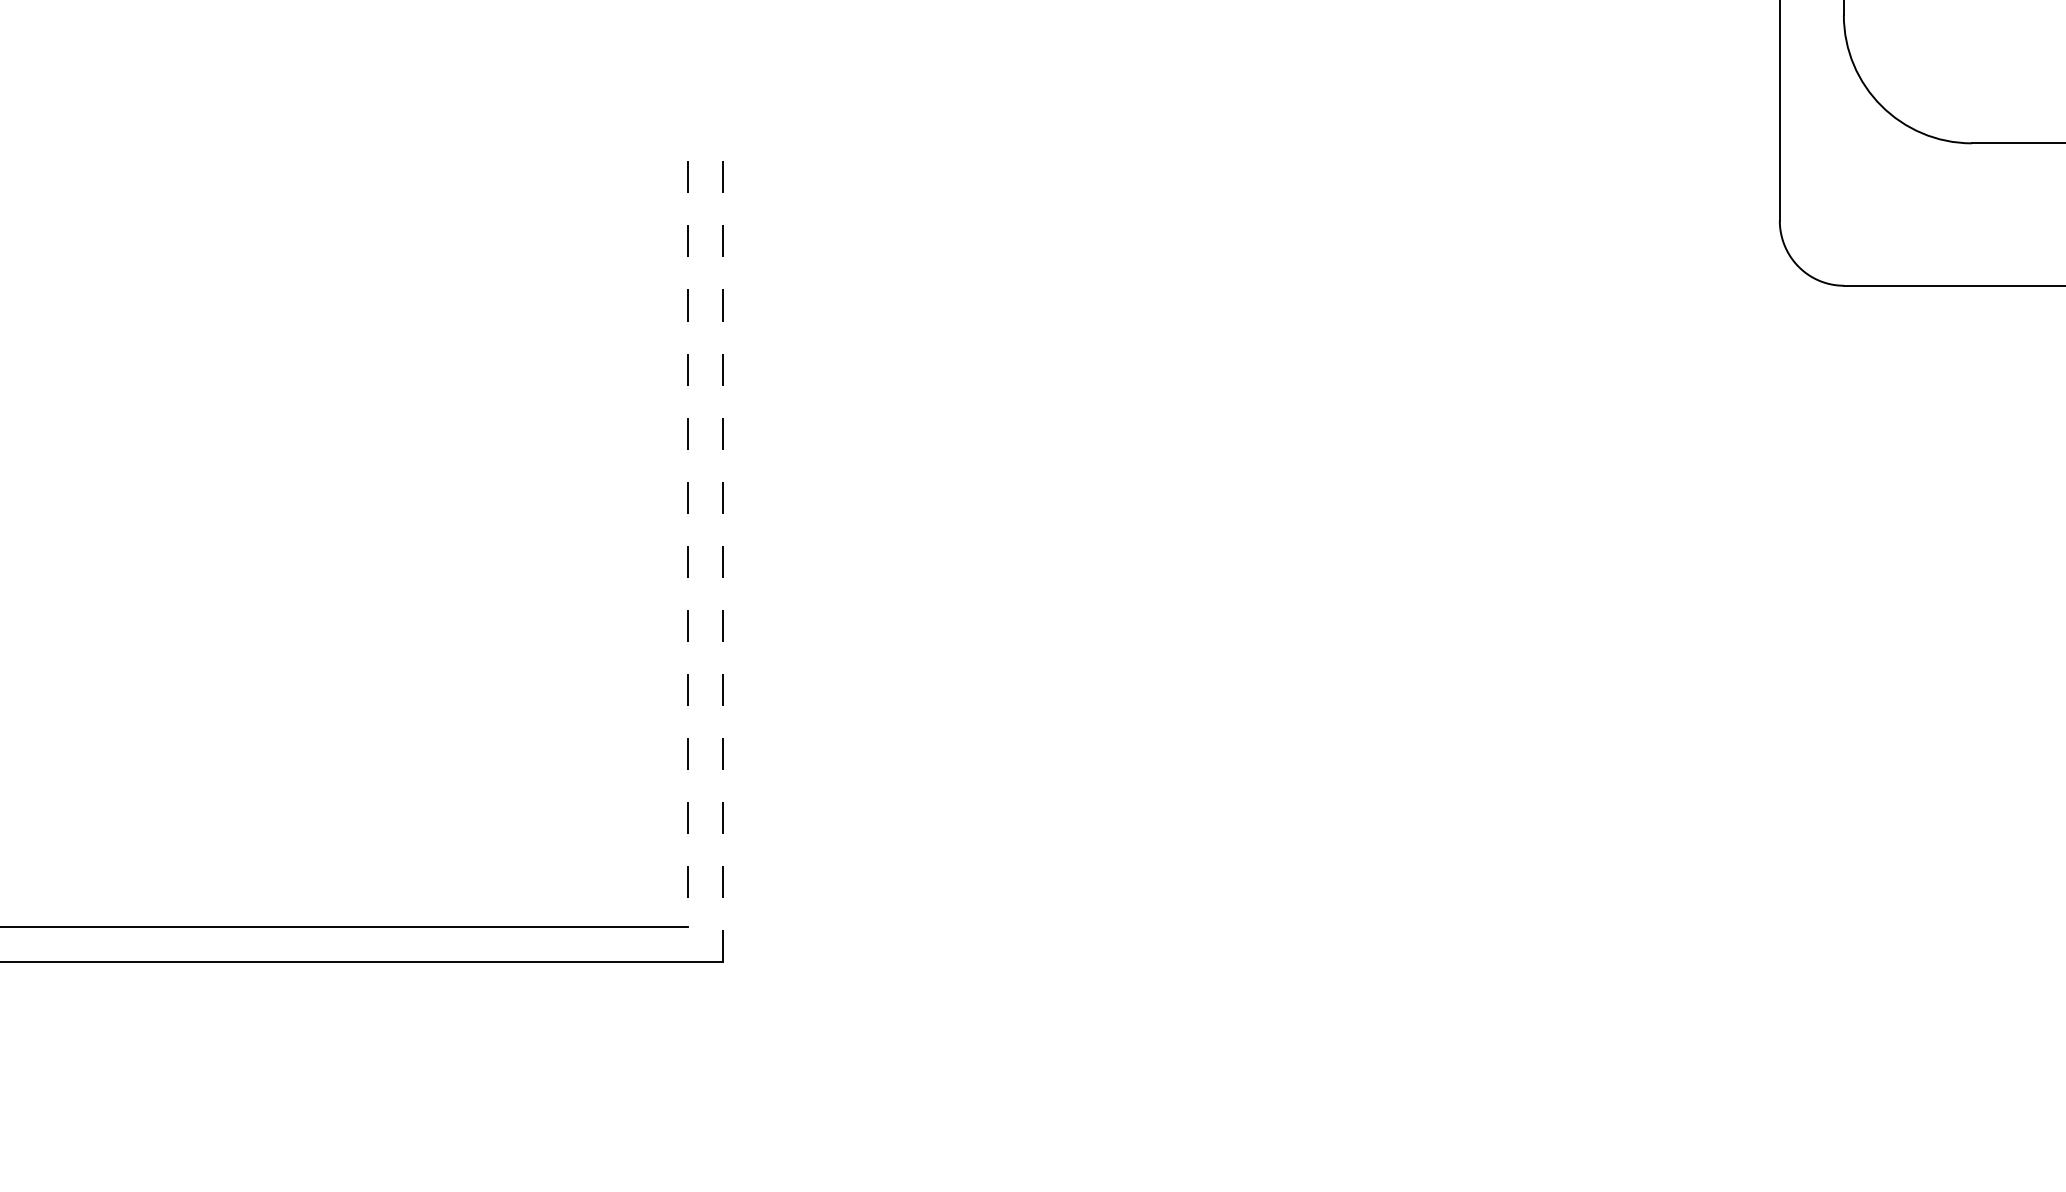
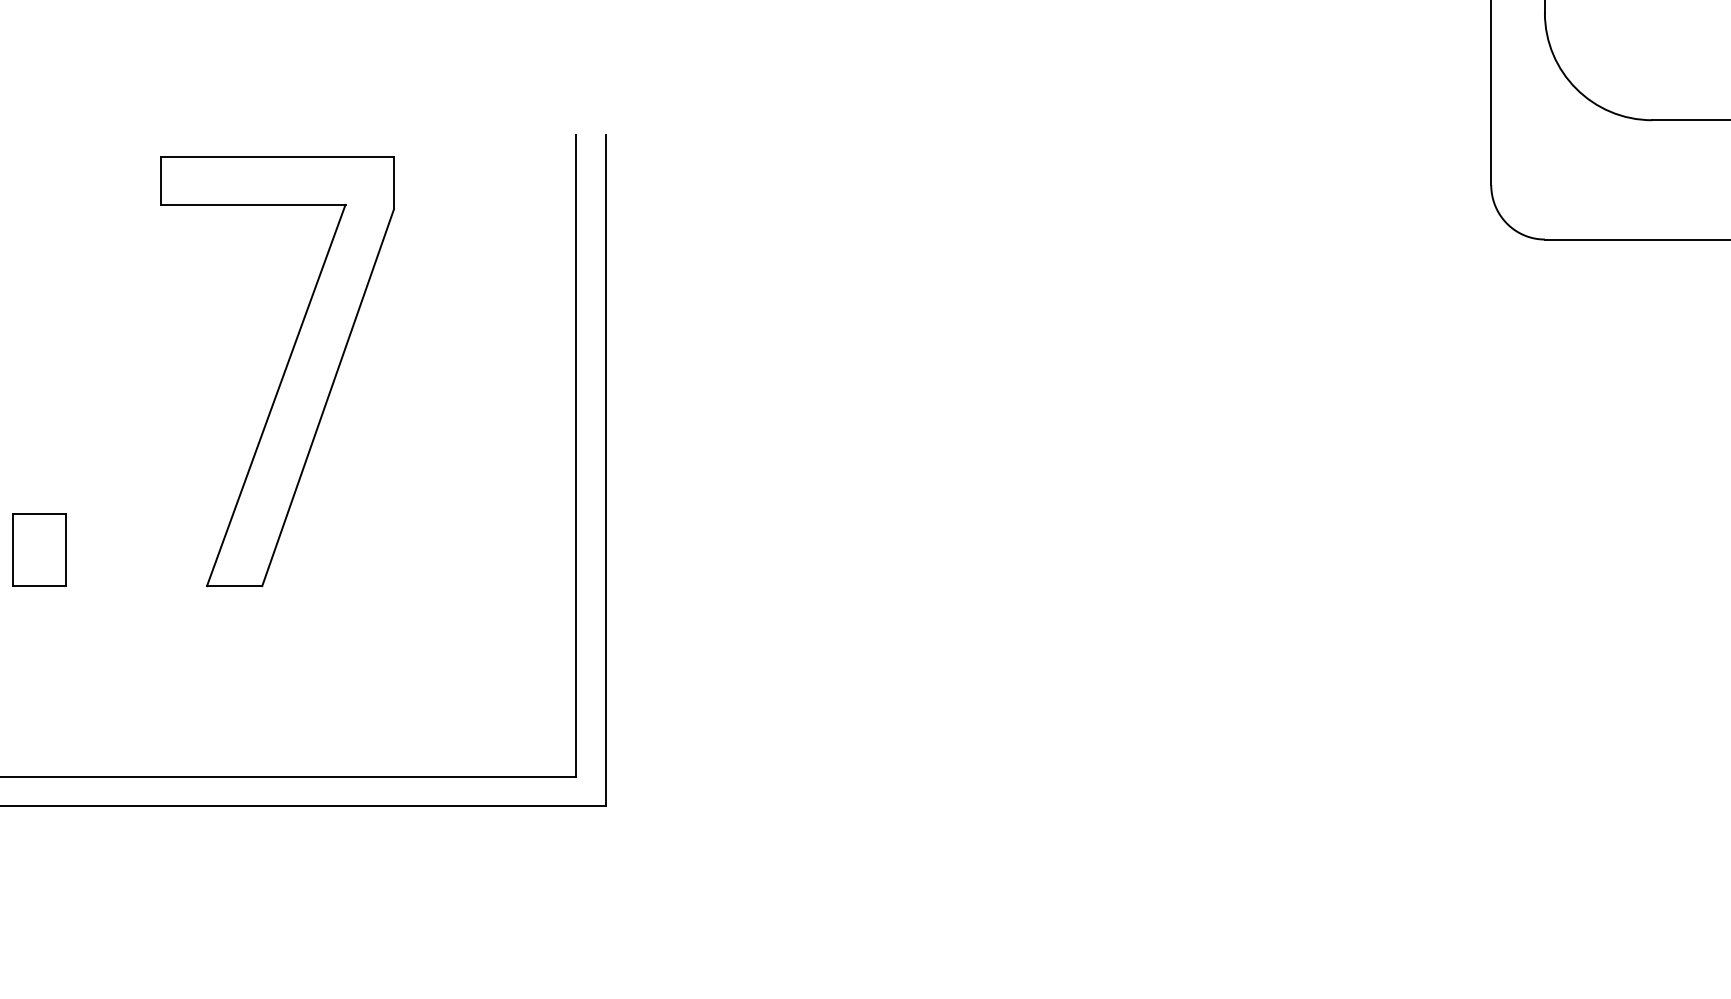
part: (331, 443) -> (277, 371), added
line: (688, 543) -> (576, 455), dashed -> solid
line: (722, 561) -> (605, 470), dashed -> solid
part: (47, 655) -> (39, 549), added

